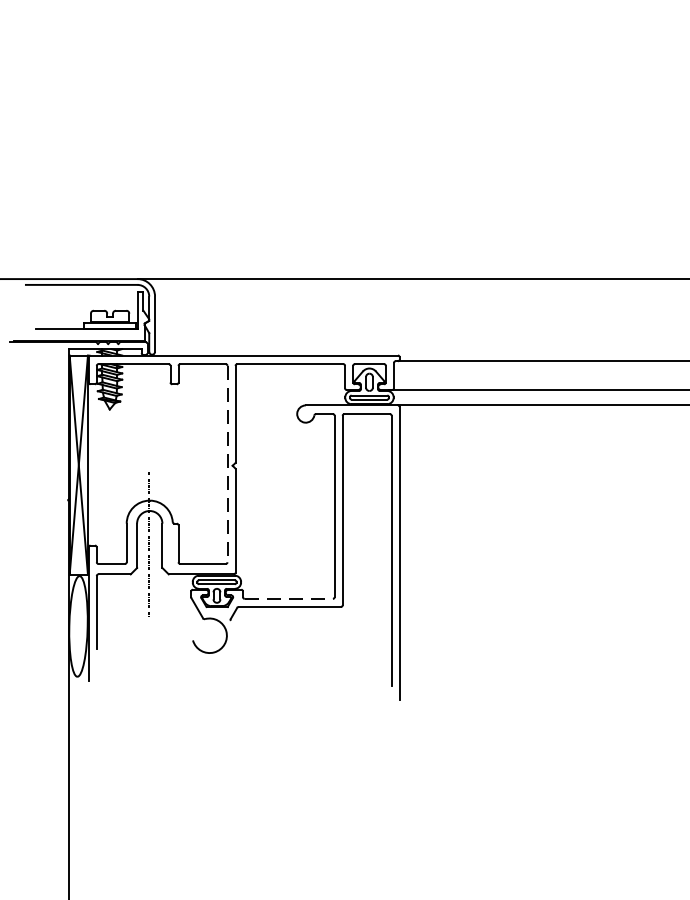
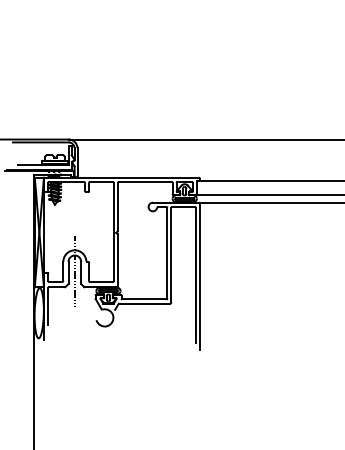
line: (227, 464) -> (113, 232), dashed -> solid
line: (289, 598) -> (144, 299), dashed -> solid

